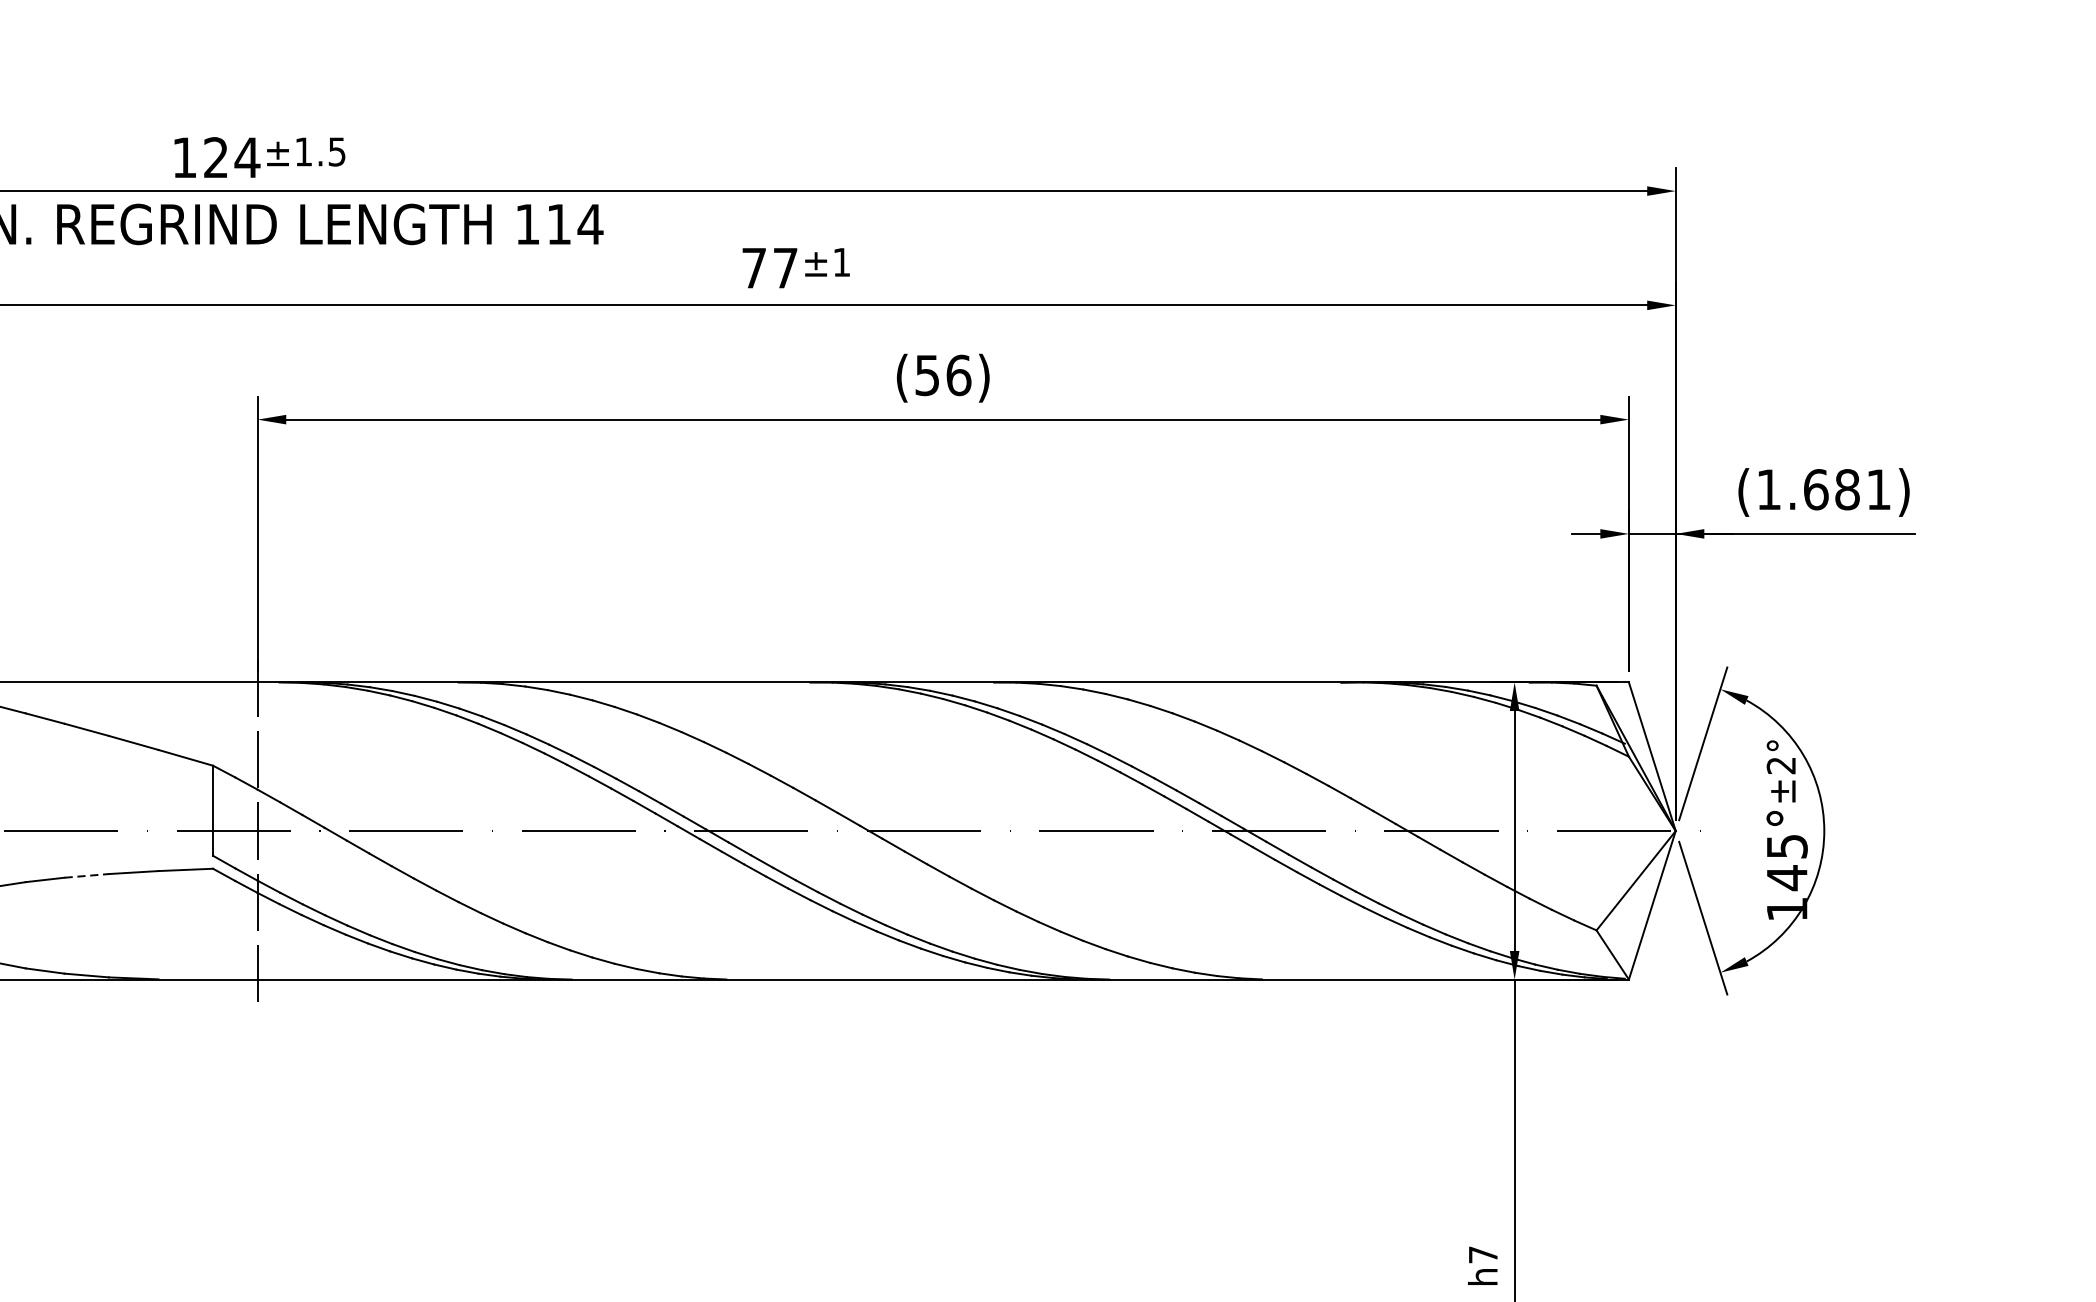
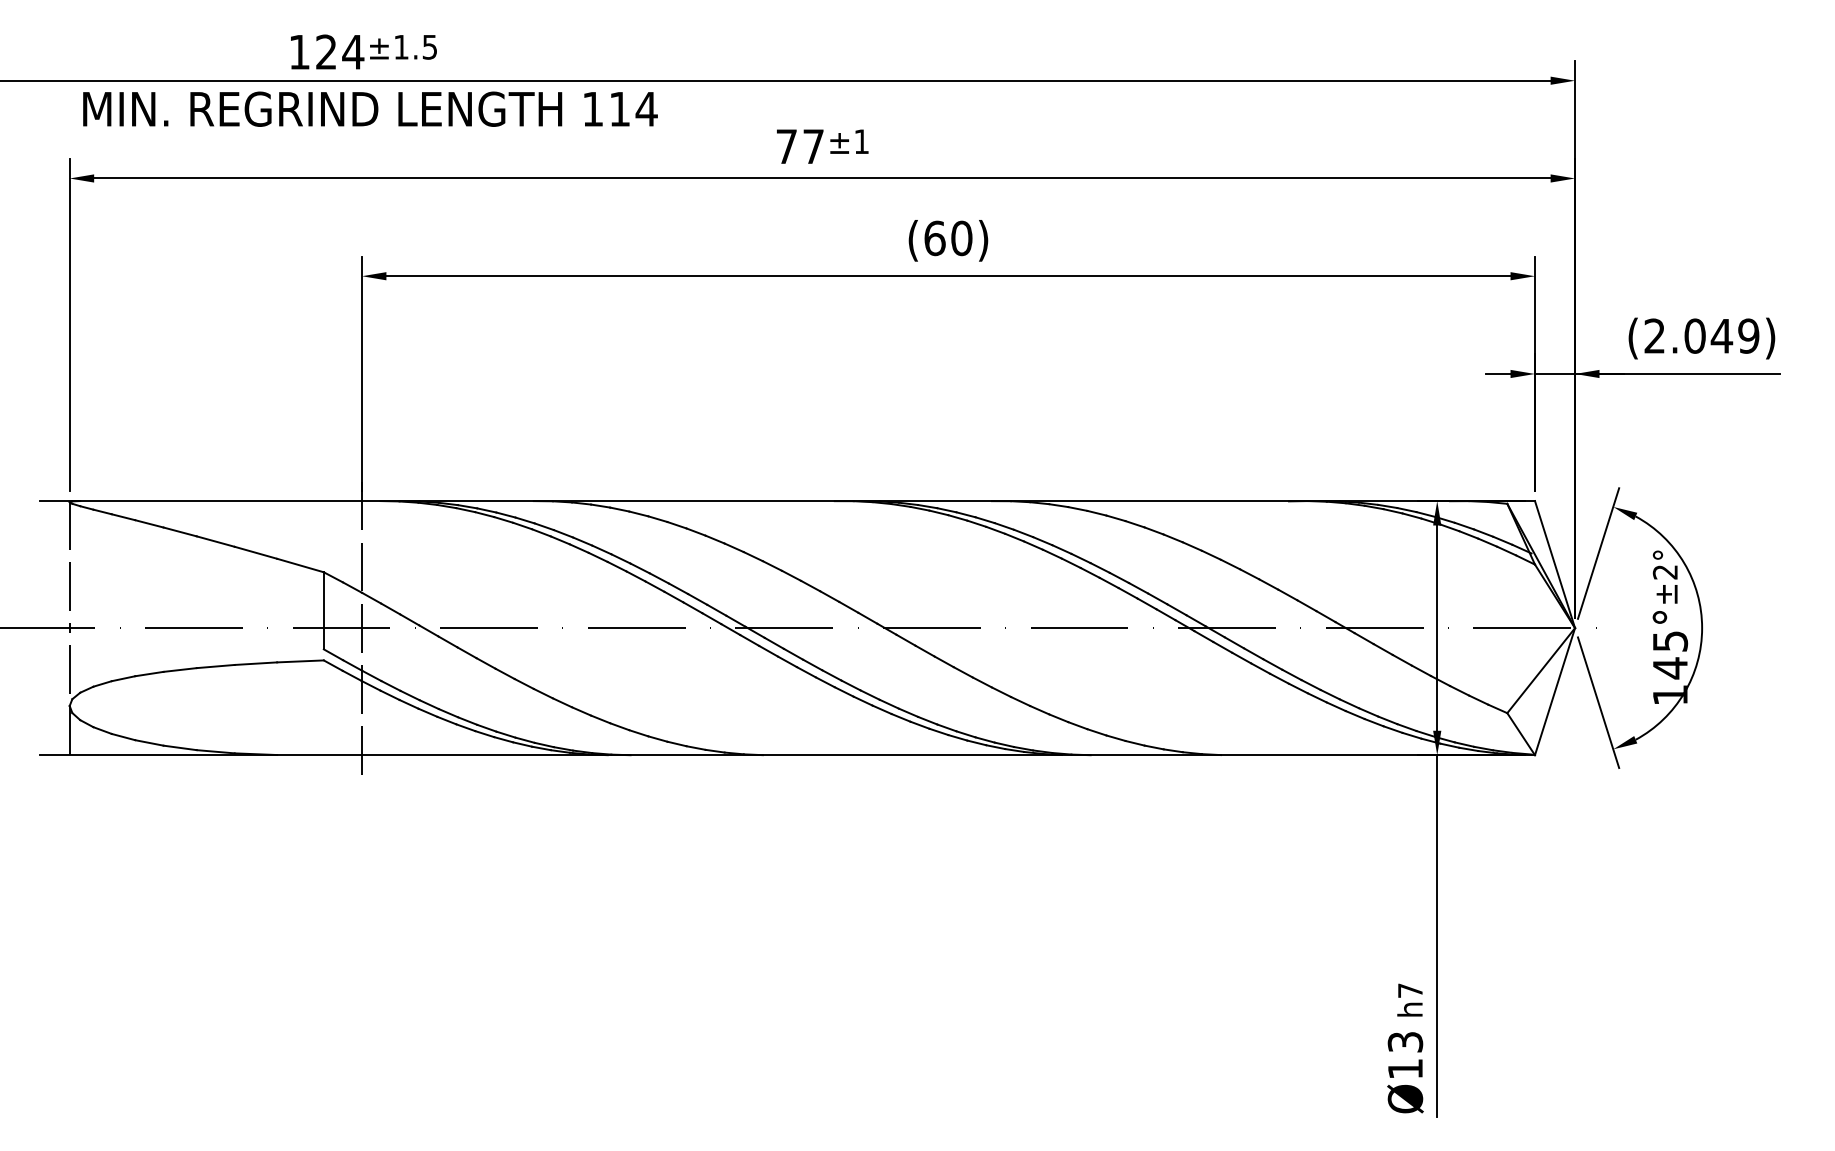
text: (943, 375) -> (948, 238), (56) -> (60)
text: (1823, 488) -> (1701, 335), (1.681) -> (2.049)
line: (87, 875) -> (216, 666), dashed -> solid

